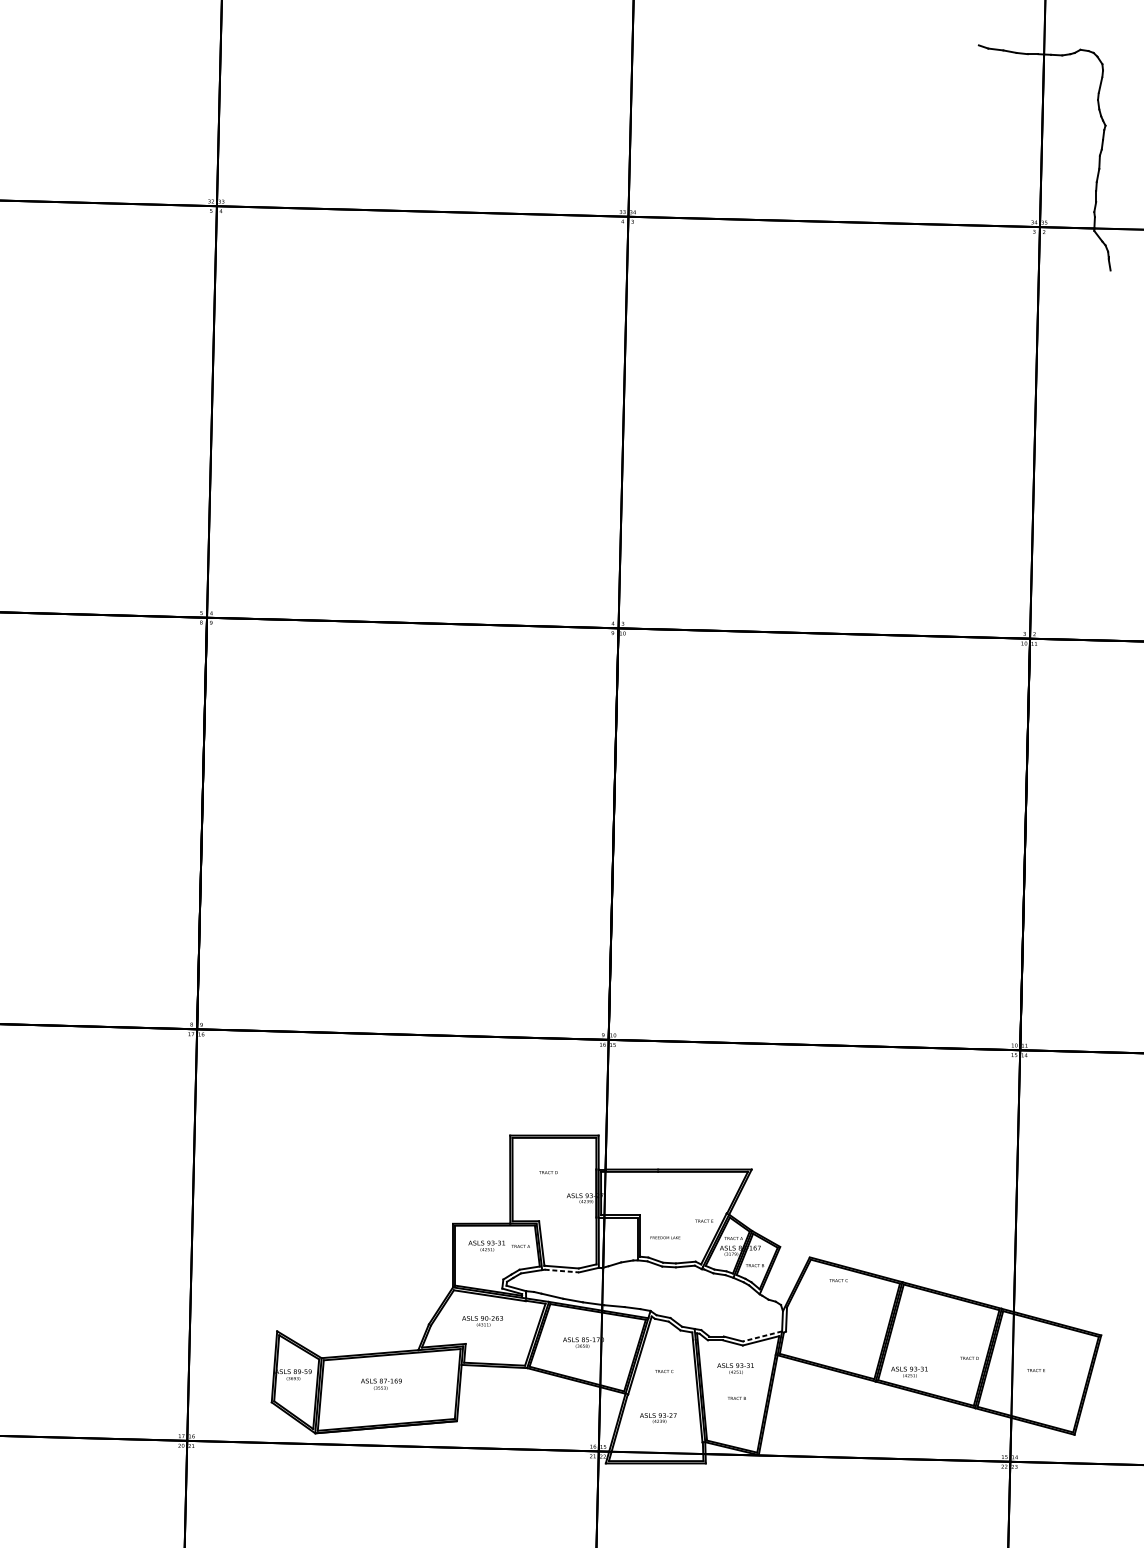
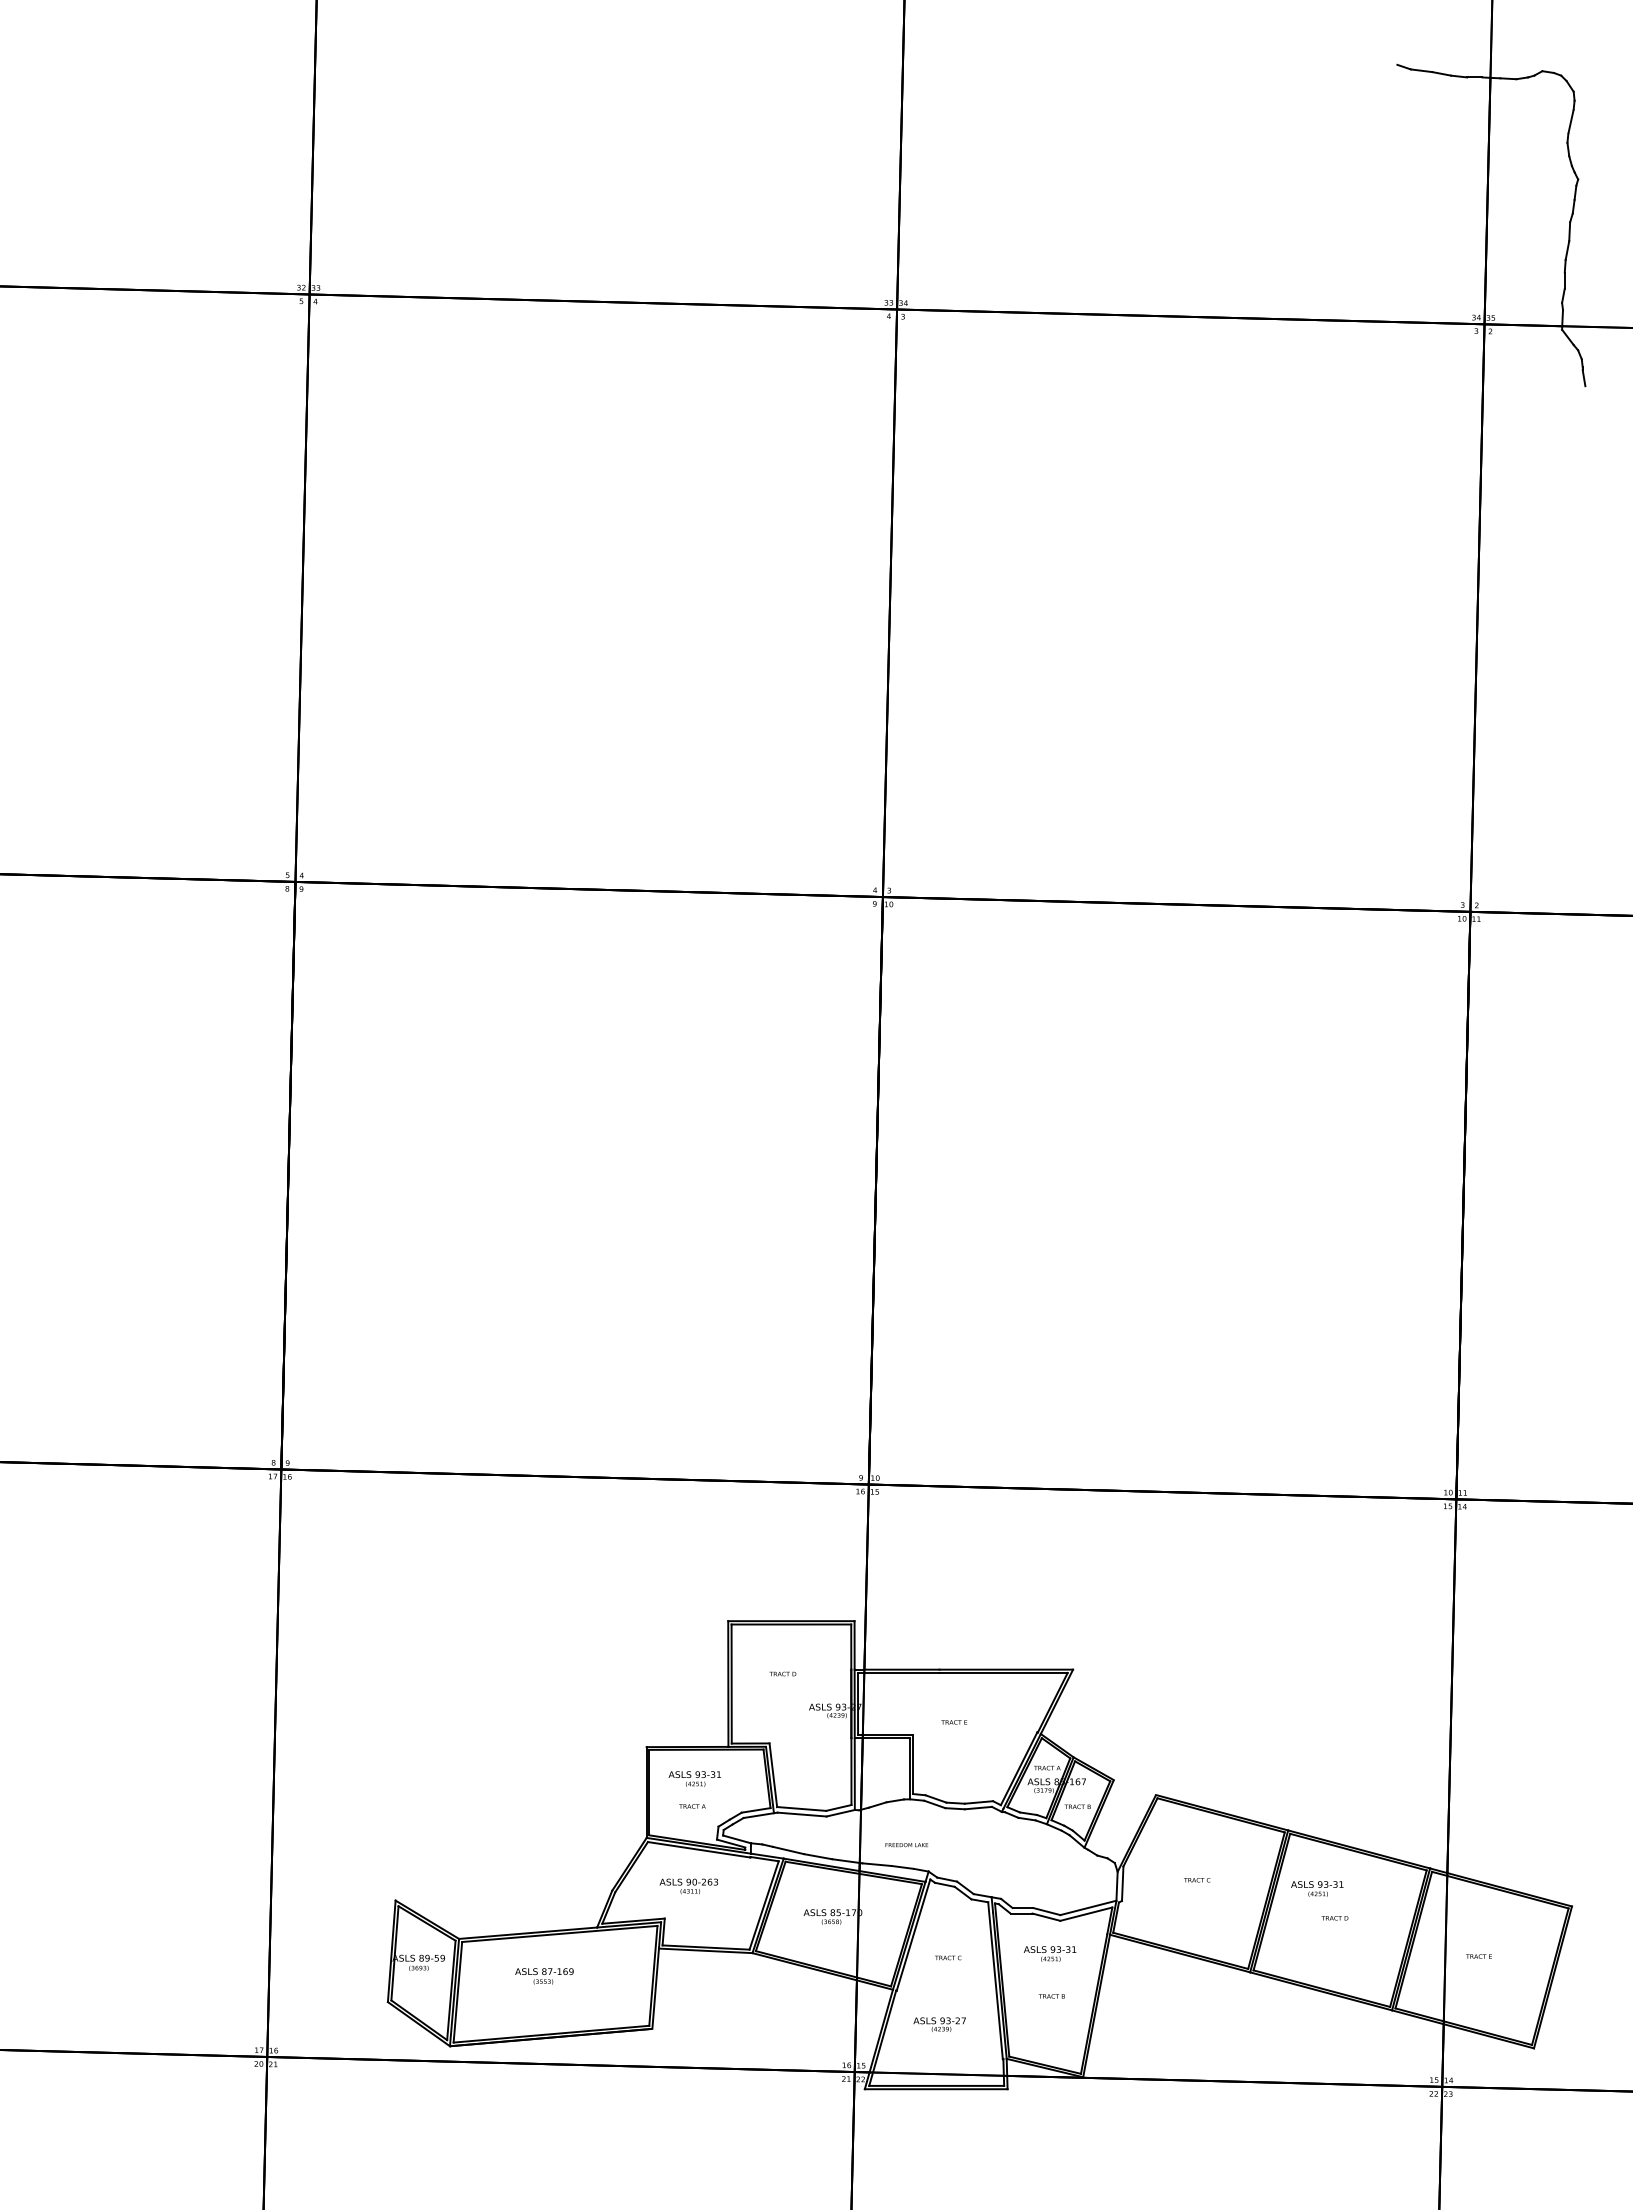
text: (704, 1221) -> (954, 1722), moved
text: (665, 1238) -> (906, 1845), moved
text: (520, 1246) -> (692, 1806), moved
line: (562, 1271) -> (802, 1814), dashed -> solid
text: (838, 1280) -> (1197, 1880), moved
line: (762, 1336) -> (1088, 1907), dashed -> solid
text: (969, 1358) -> (1334, 1918), moved
text: (909, 1371) -> (1317, 1888), moved

